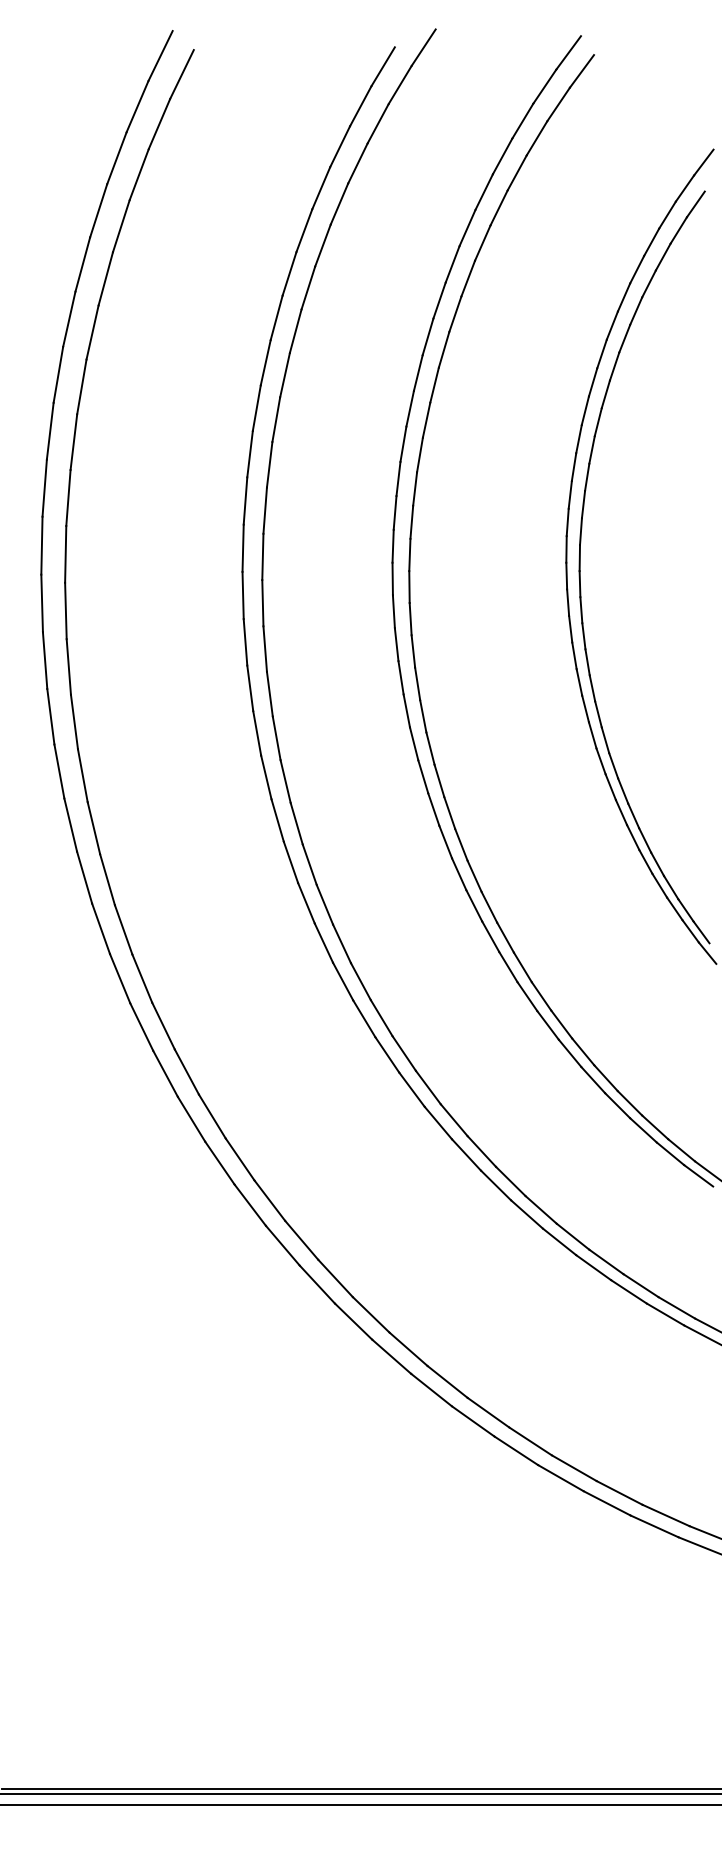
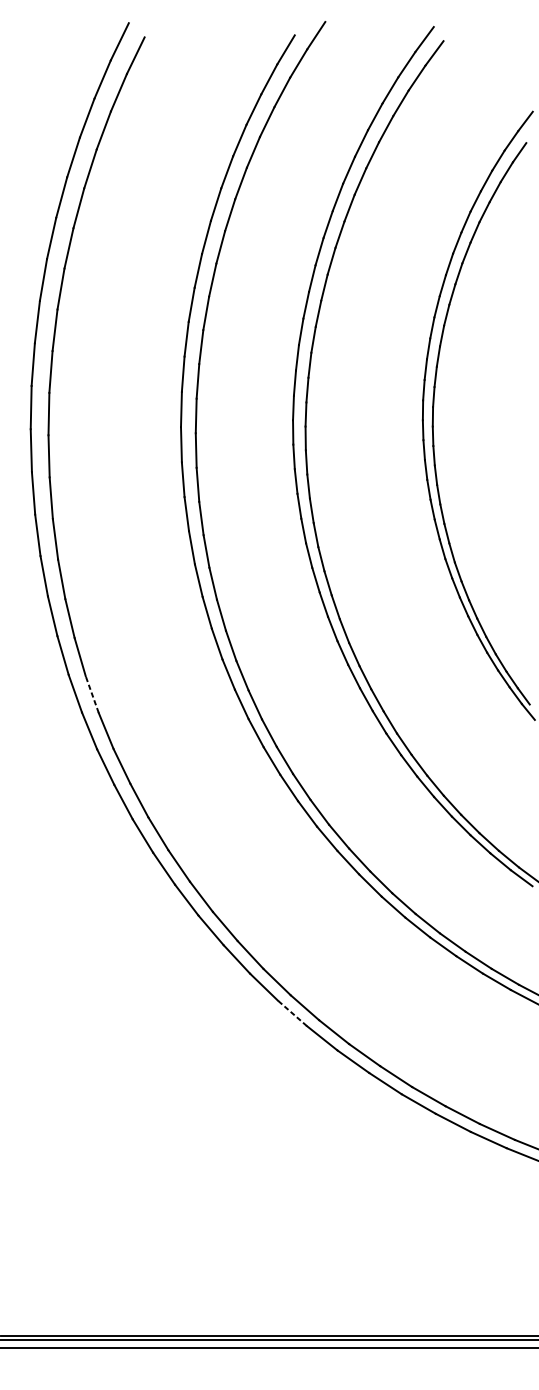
line: (123, 929) -> (92, 694), solid -> dashed
line: (391, 1356) -> (292, 1013), solid -> dashed

